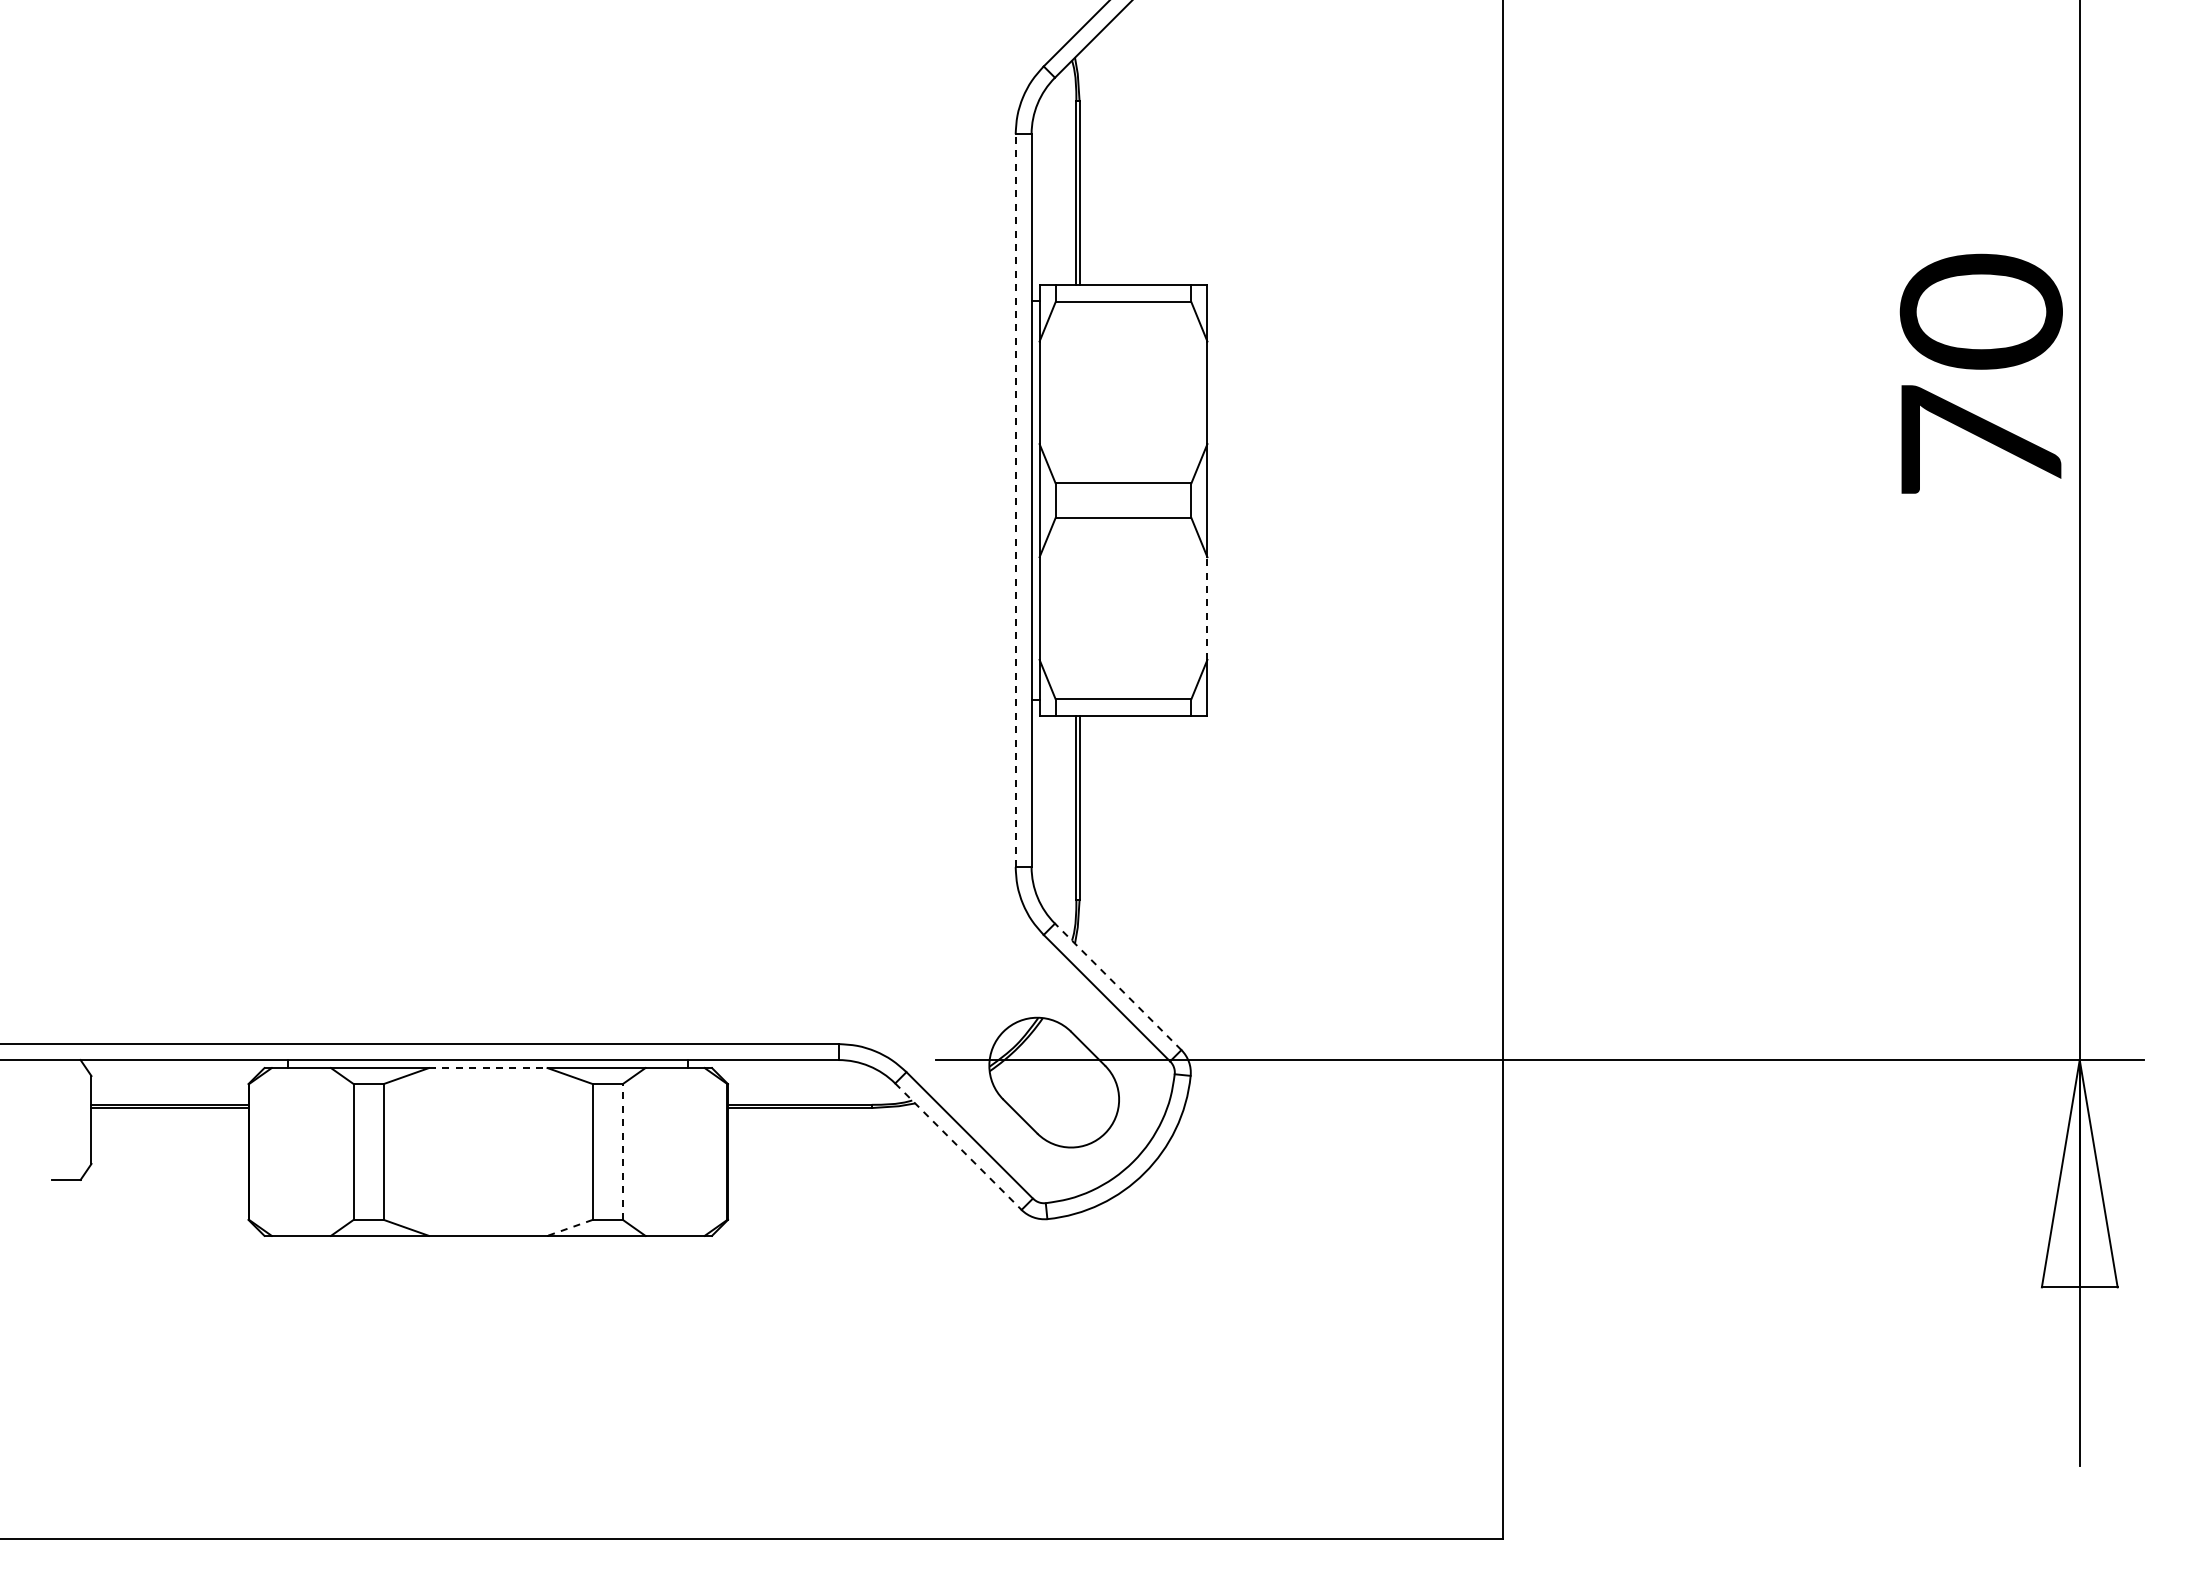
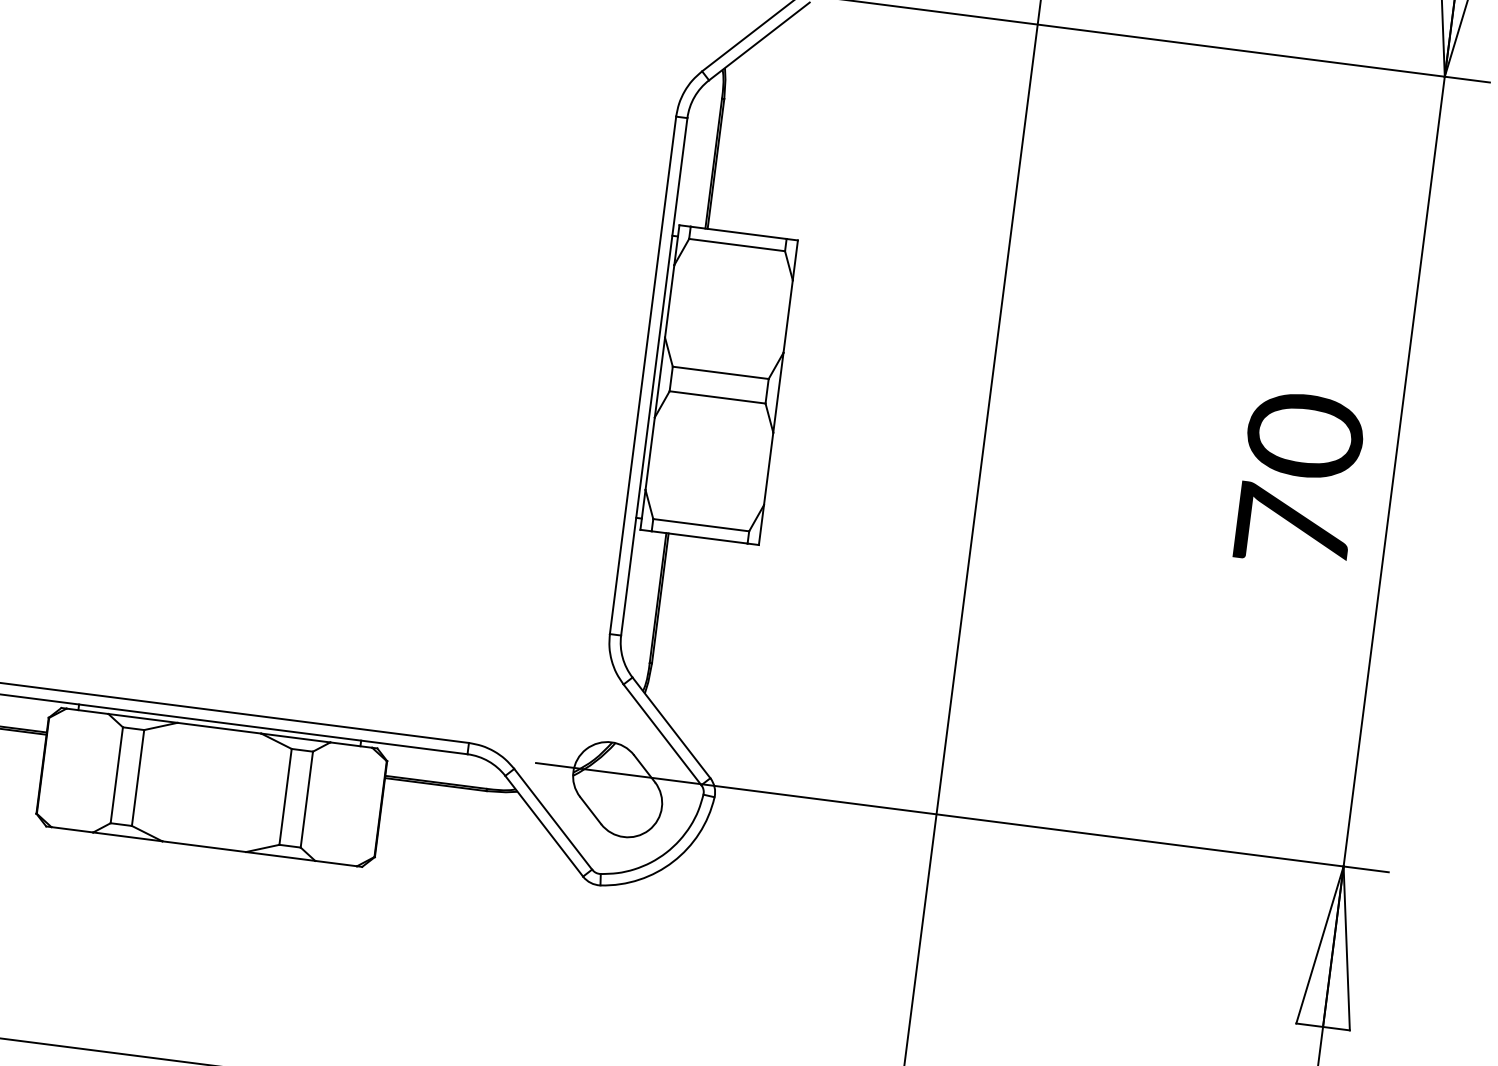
text: (1980, 373) -> (1299, 479), moved
line: (1015, 500) -> (642, 375), dashed -> solid
line: (1207, 608) -> (768, 468), dashed -> solid
line: (1117, 986) -> (670, 727), dashed -> solid
line: (488, 1068) -> (219, 728), dashed -> solid
line: (958, 1147) -> (544, 826), dashed -> solid
line: (622, 1151) -> (306, 799), dashed -> solid
line: (570, 1227) -> (263, 848), dashed -> solid

